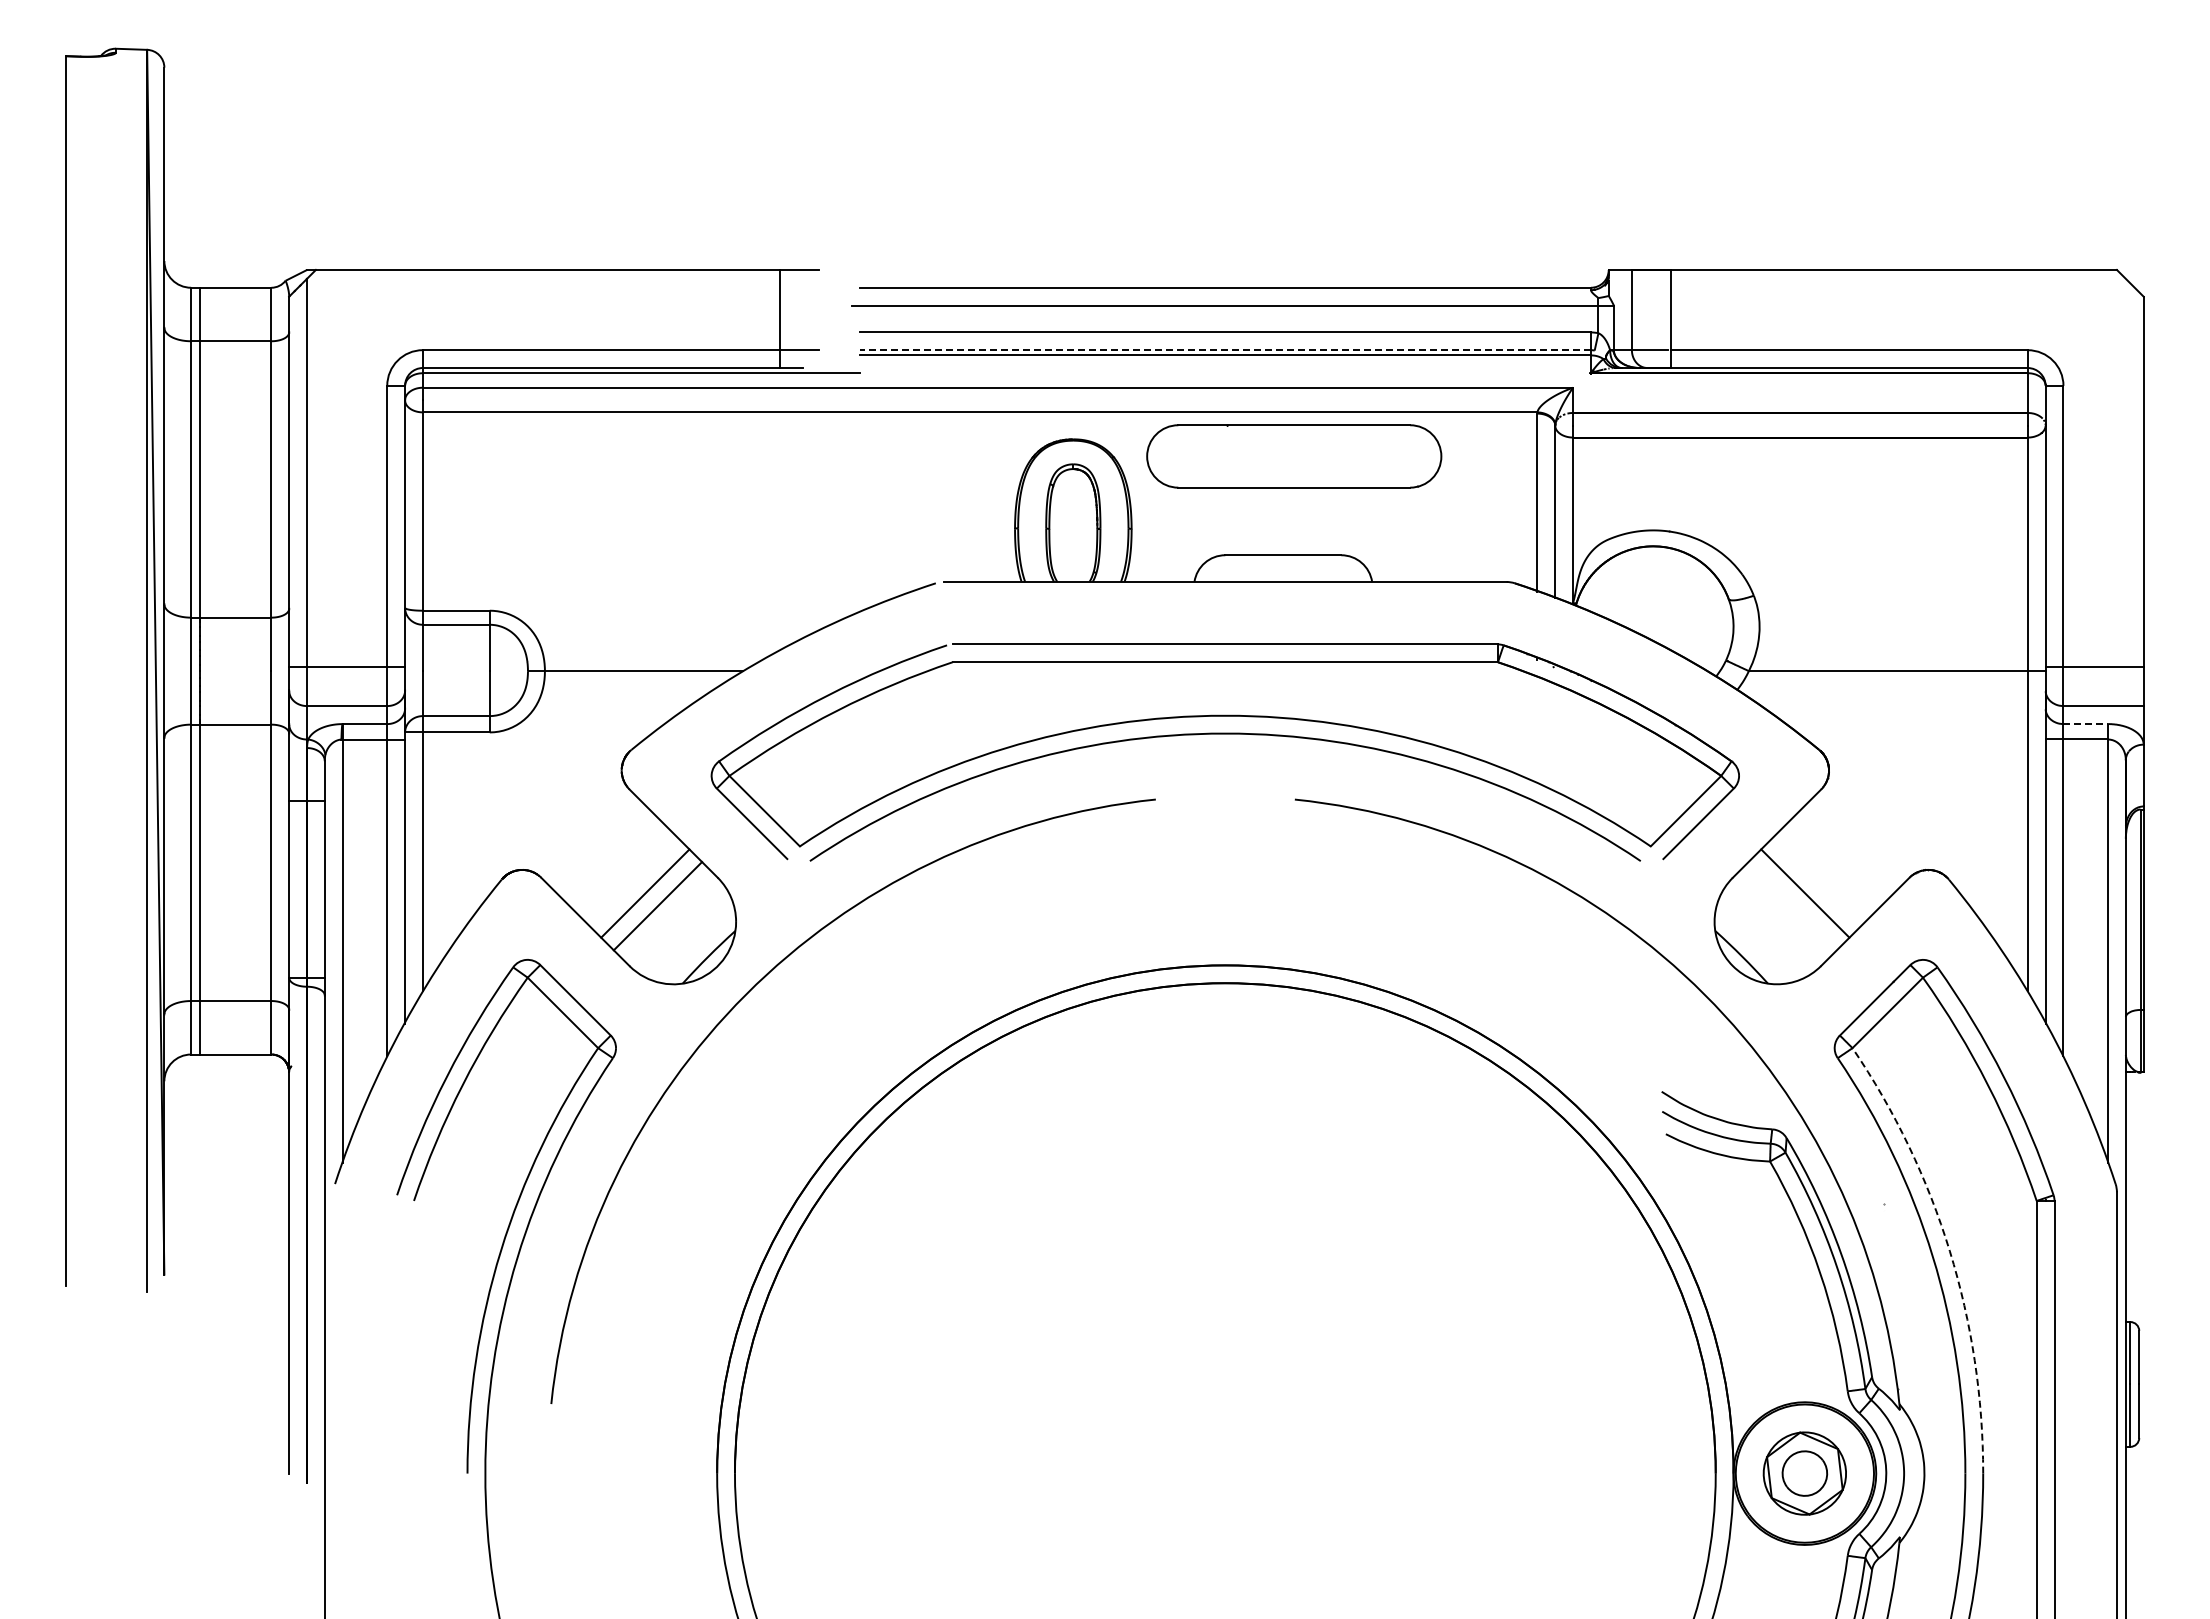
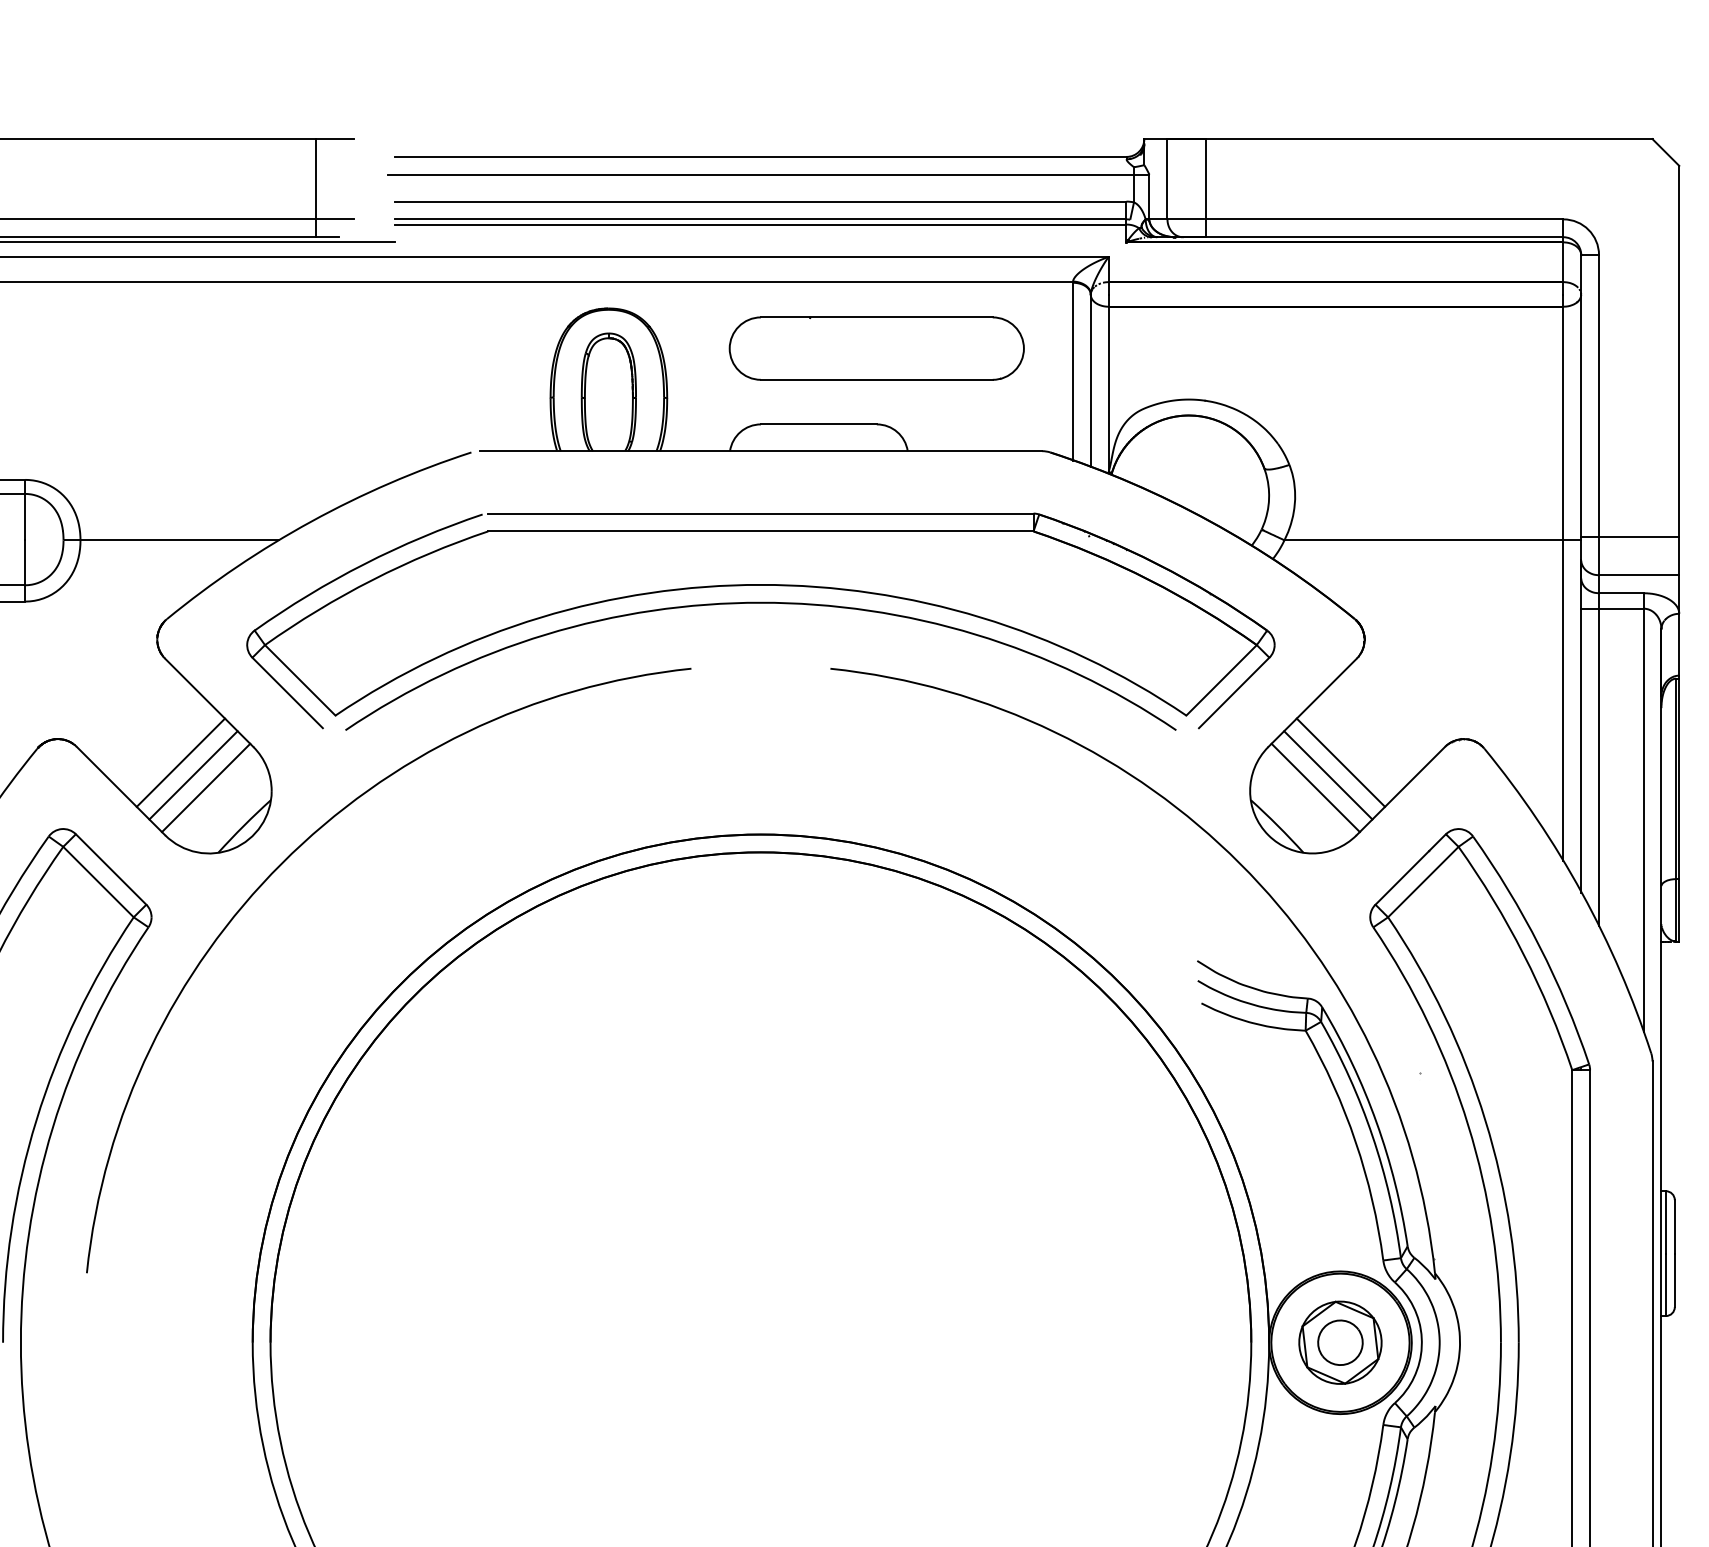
line: (1225, 350) -> (761, 219), dashed -> solid
part: (1294, 456) -> (877, 348), moved
line: (2086, 724) -> (1622, 593), dashed -> solid
line: (1792, 906) -> (1328, 775), added
line: (670, 918) -> (206, 787), added
line: (1780, 918) -> (1316, 787), added
arc: (1949, 1251) -> (1485, 1120), dashed -> solid

